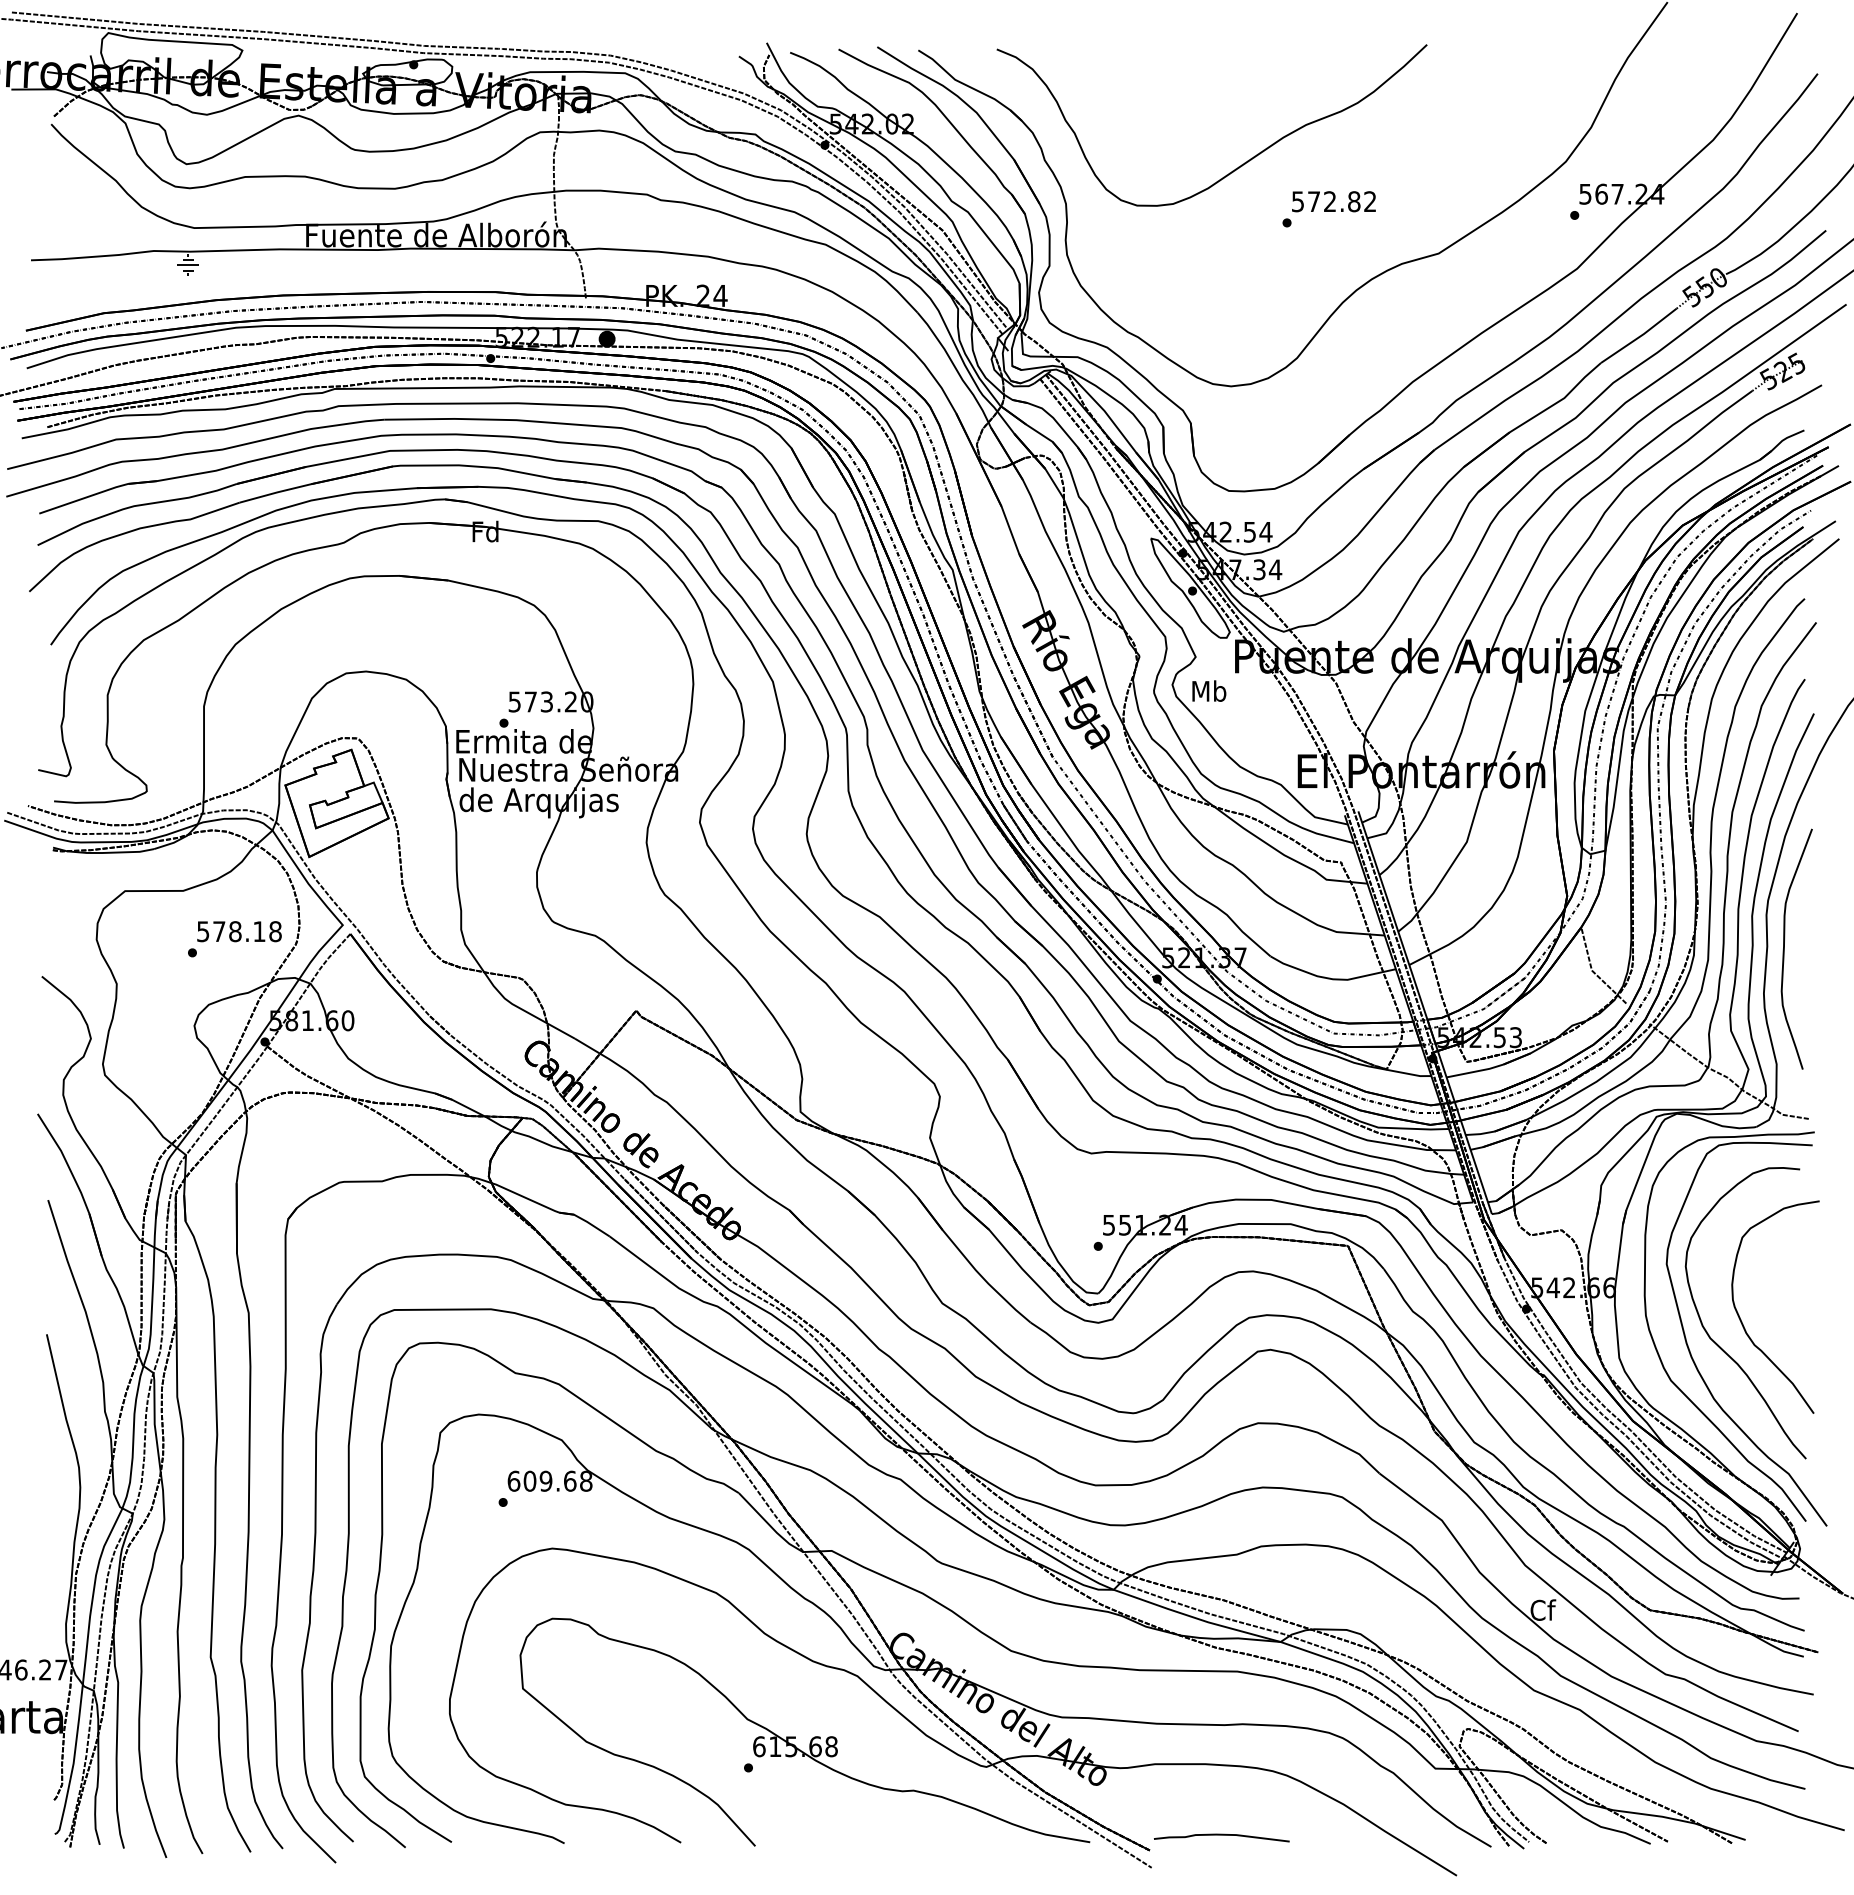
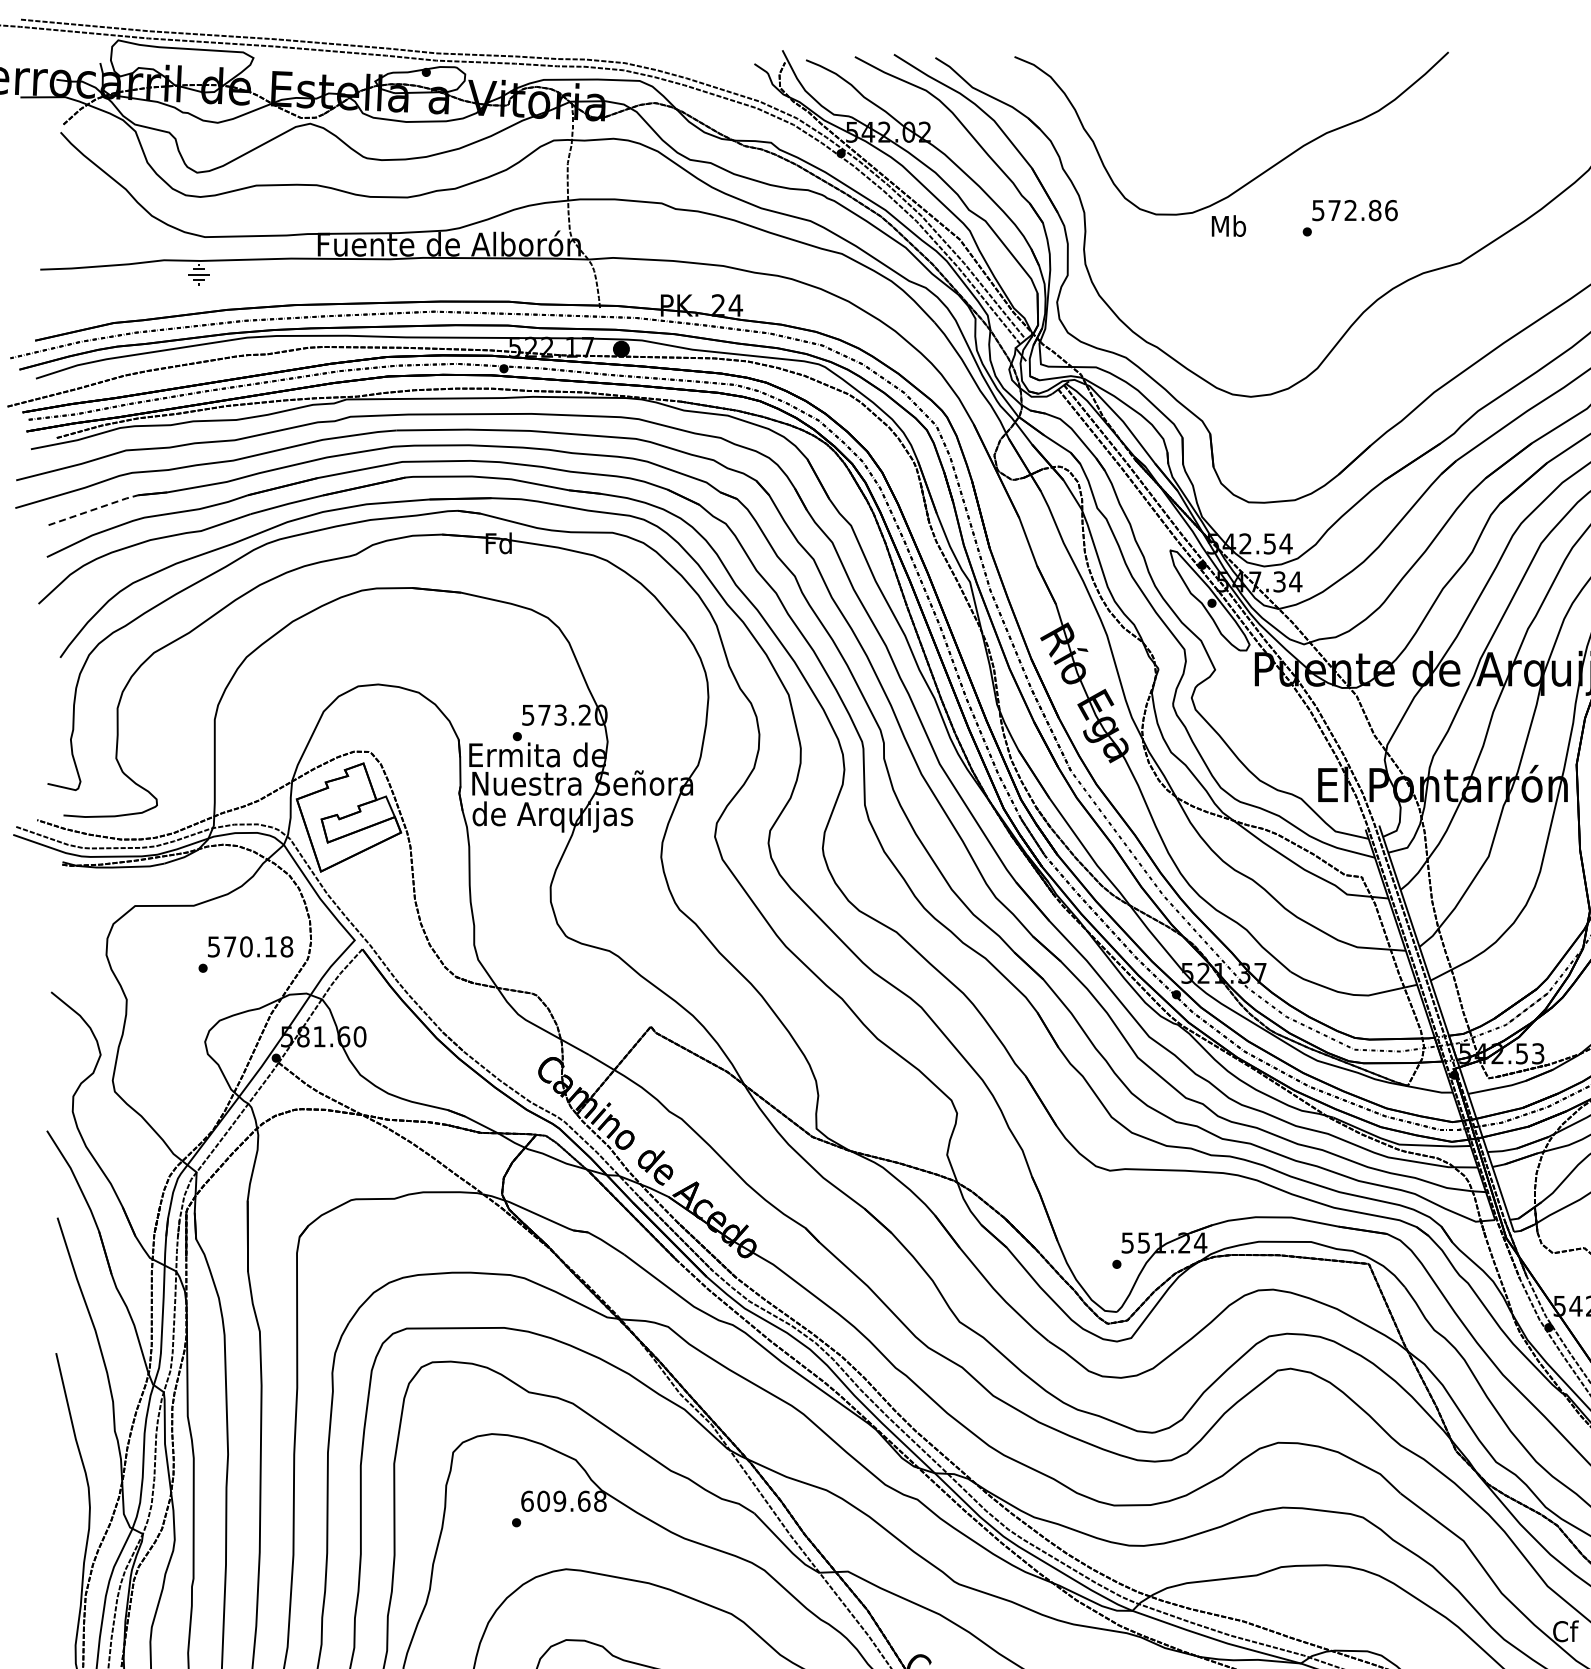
text: (1370, 201) -> (1391, 210), 572.82 -> 572.86
line: (84, 498) -> (94, 509), solid -> dashed
text: (1209, 690) -> (1229, 225), moved
text: (235, 931) -> (246, 946), 578.18 -> 570.18

